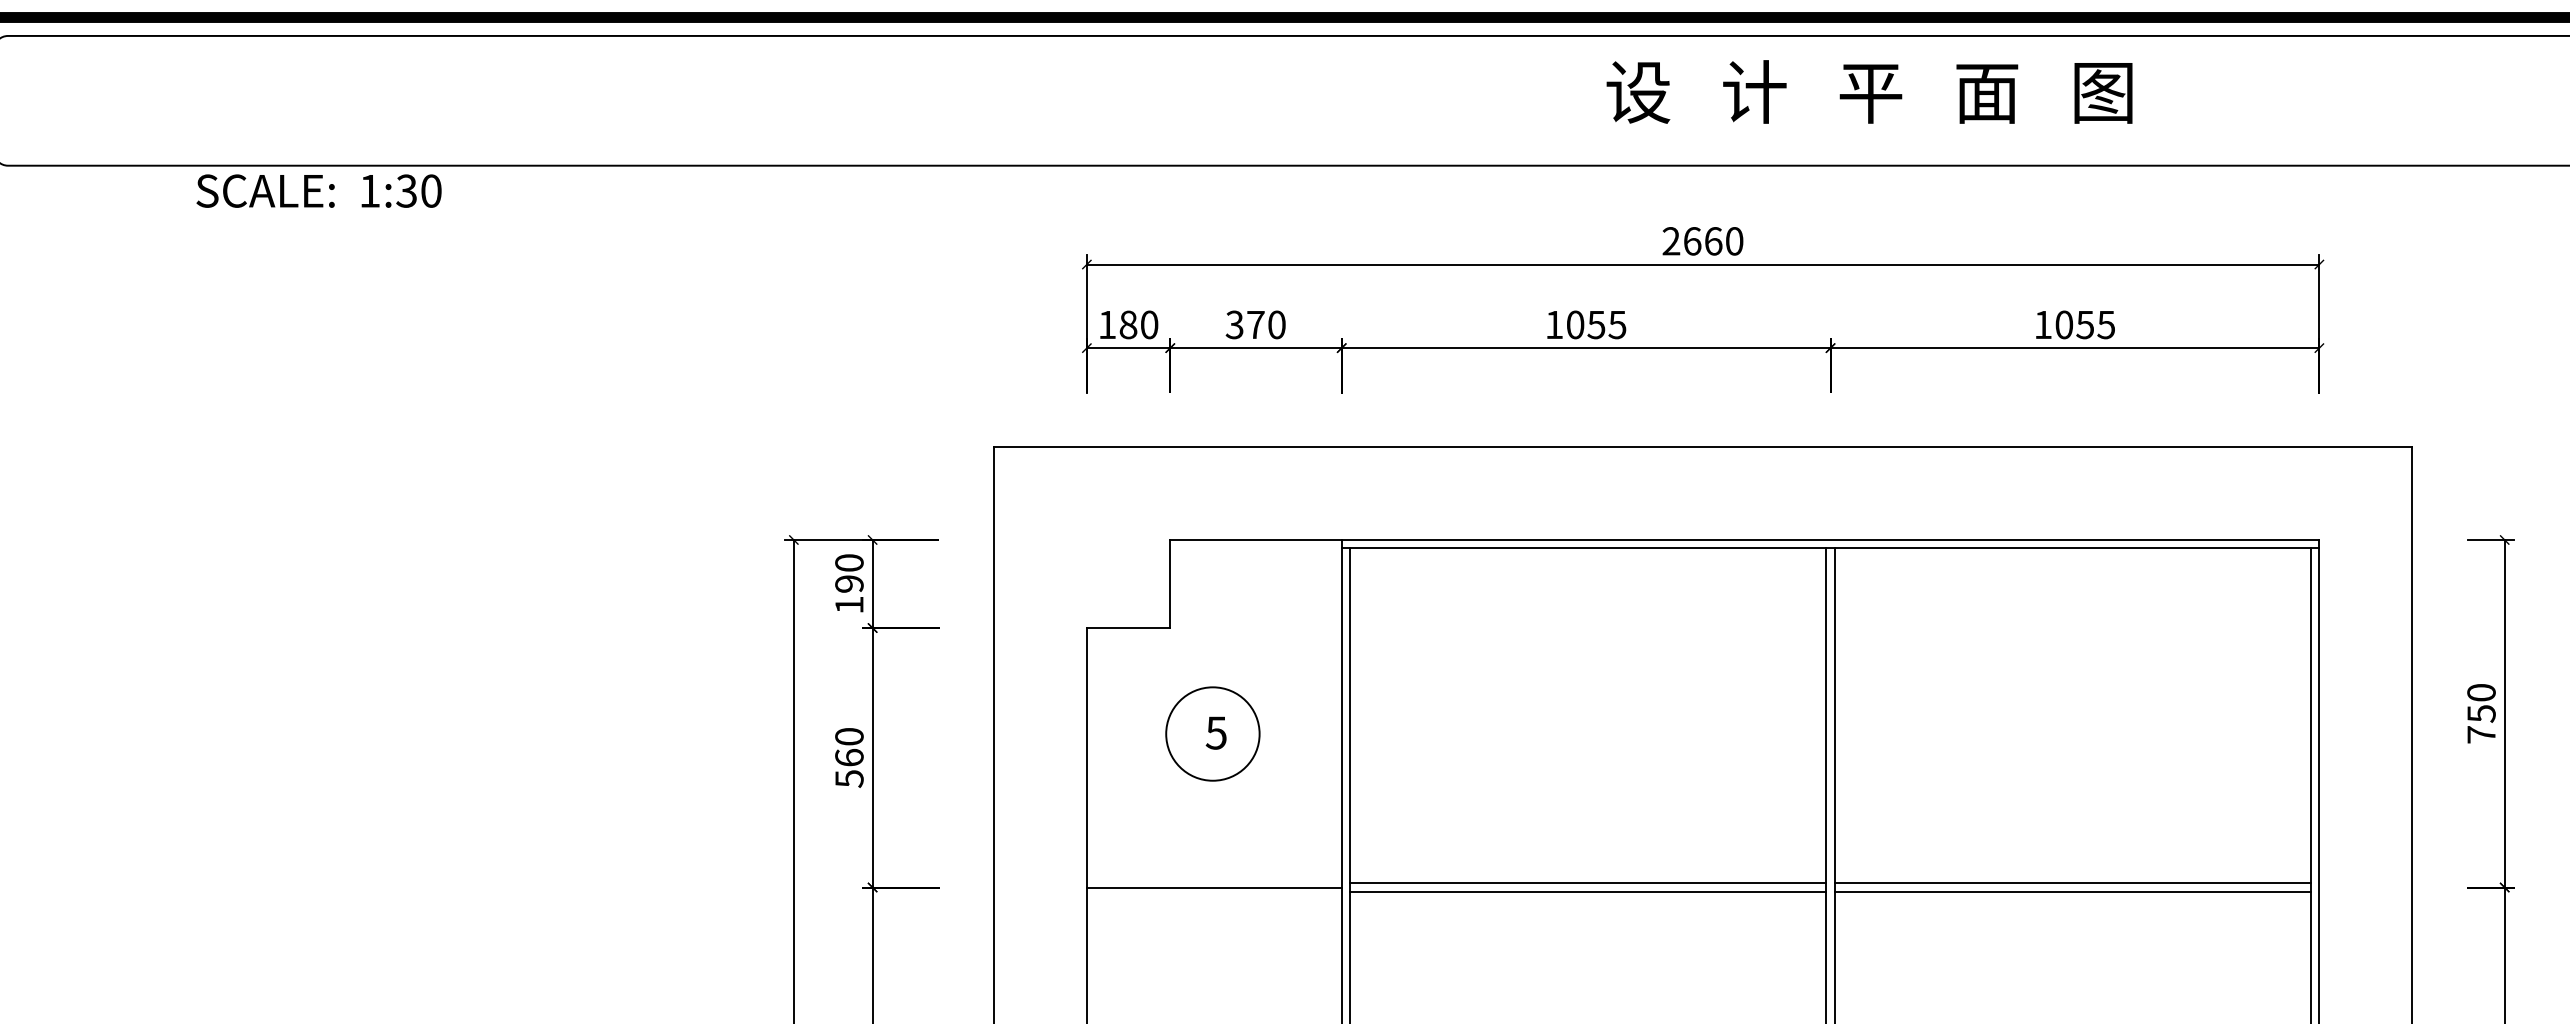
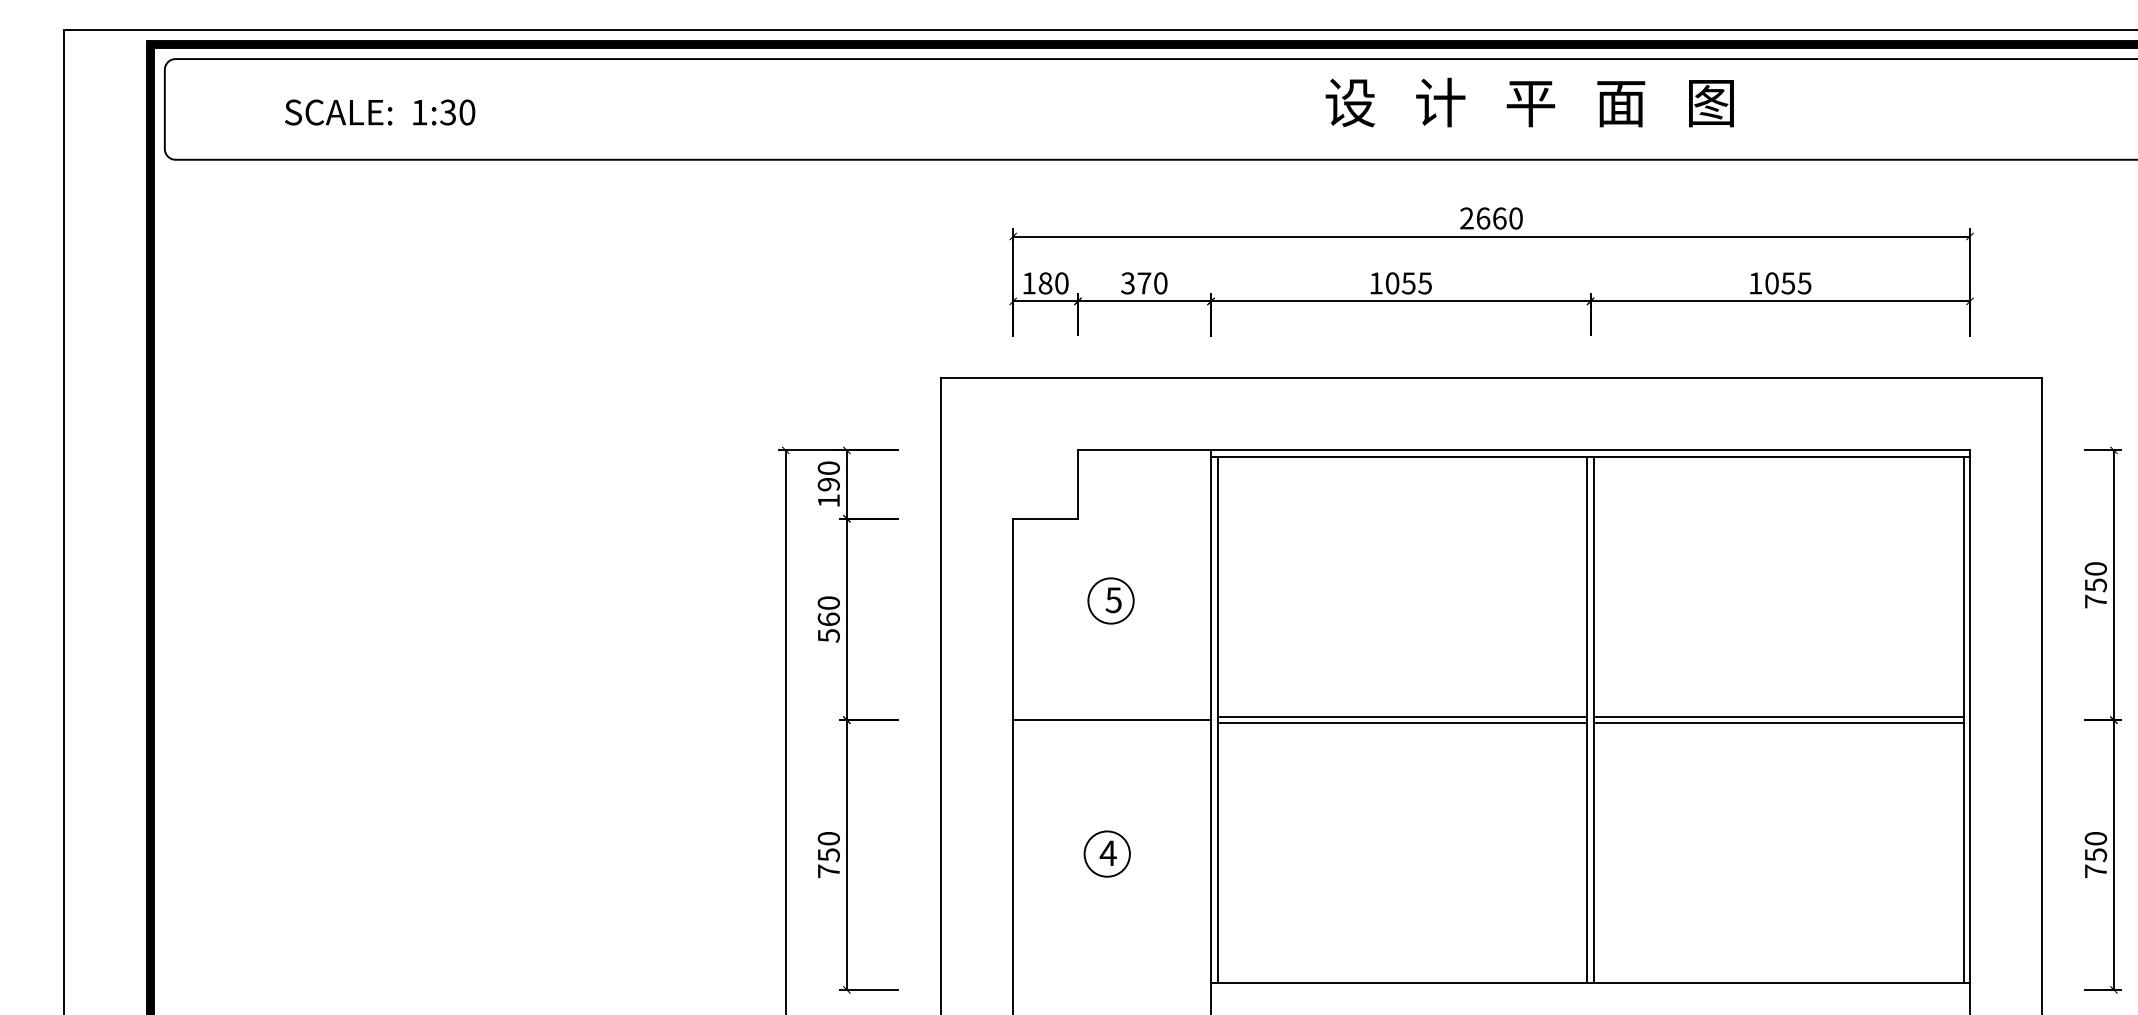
text: (1869, 91) -> (1529, 102), moved
text: (319, 191) -> (380, 112), moved
circle: (1212, 733) -> (1110, 600), size x0.62

